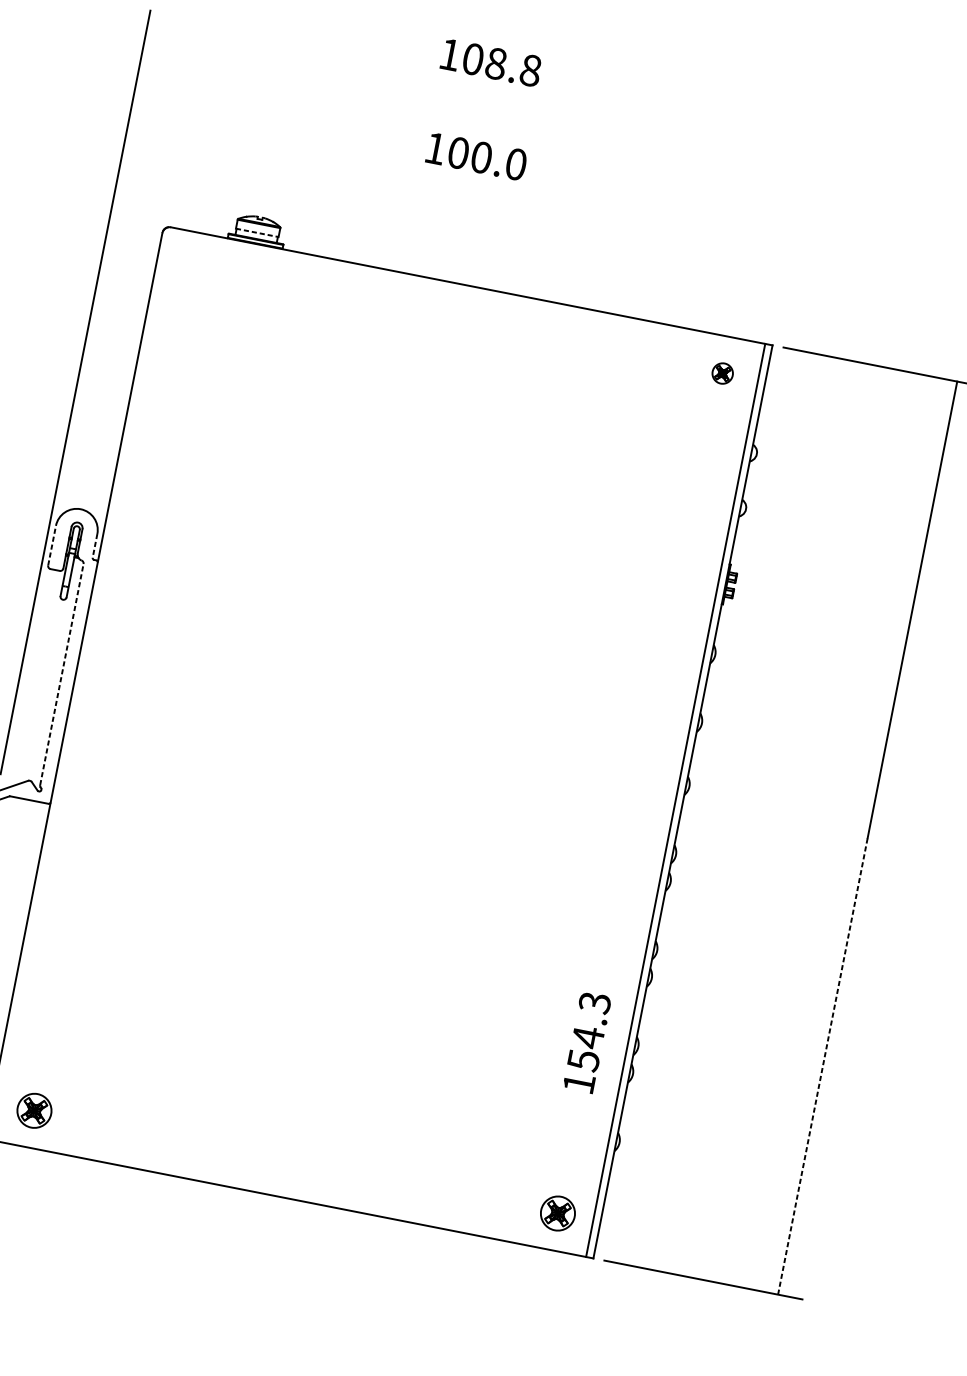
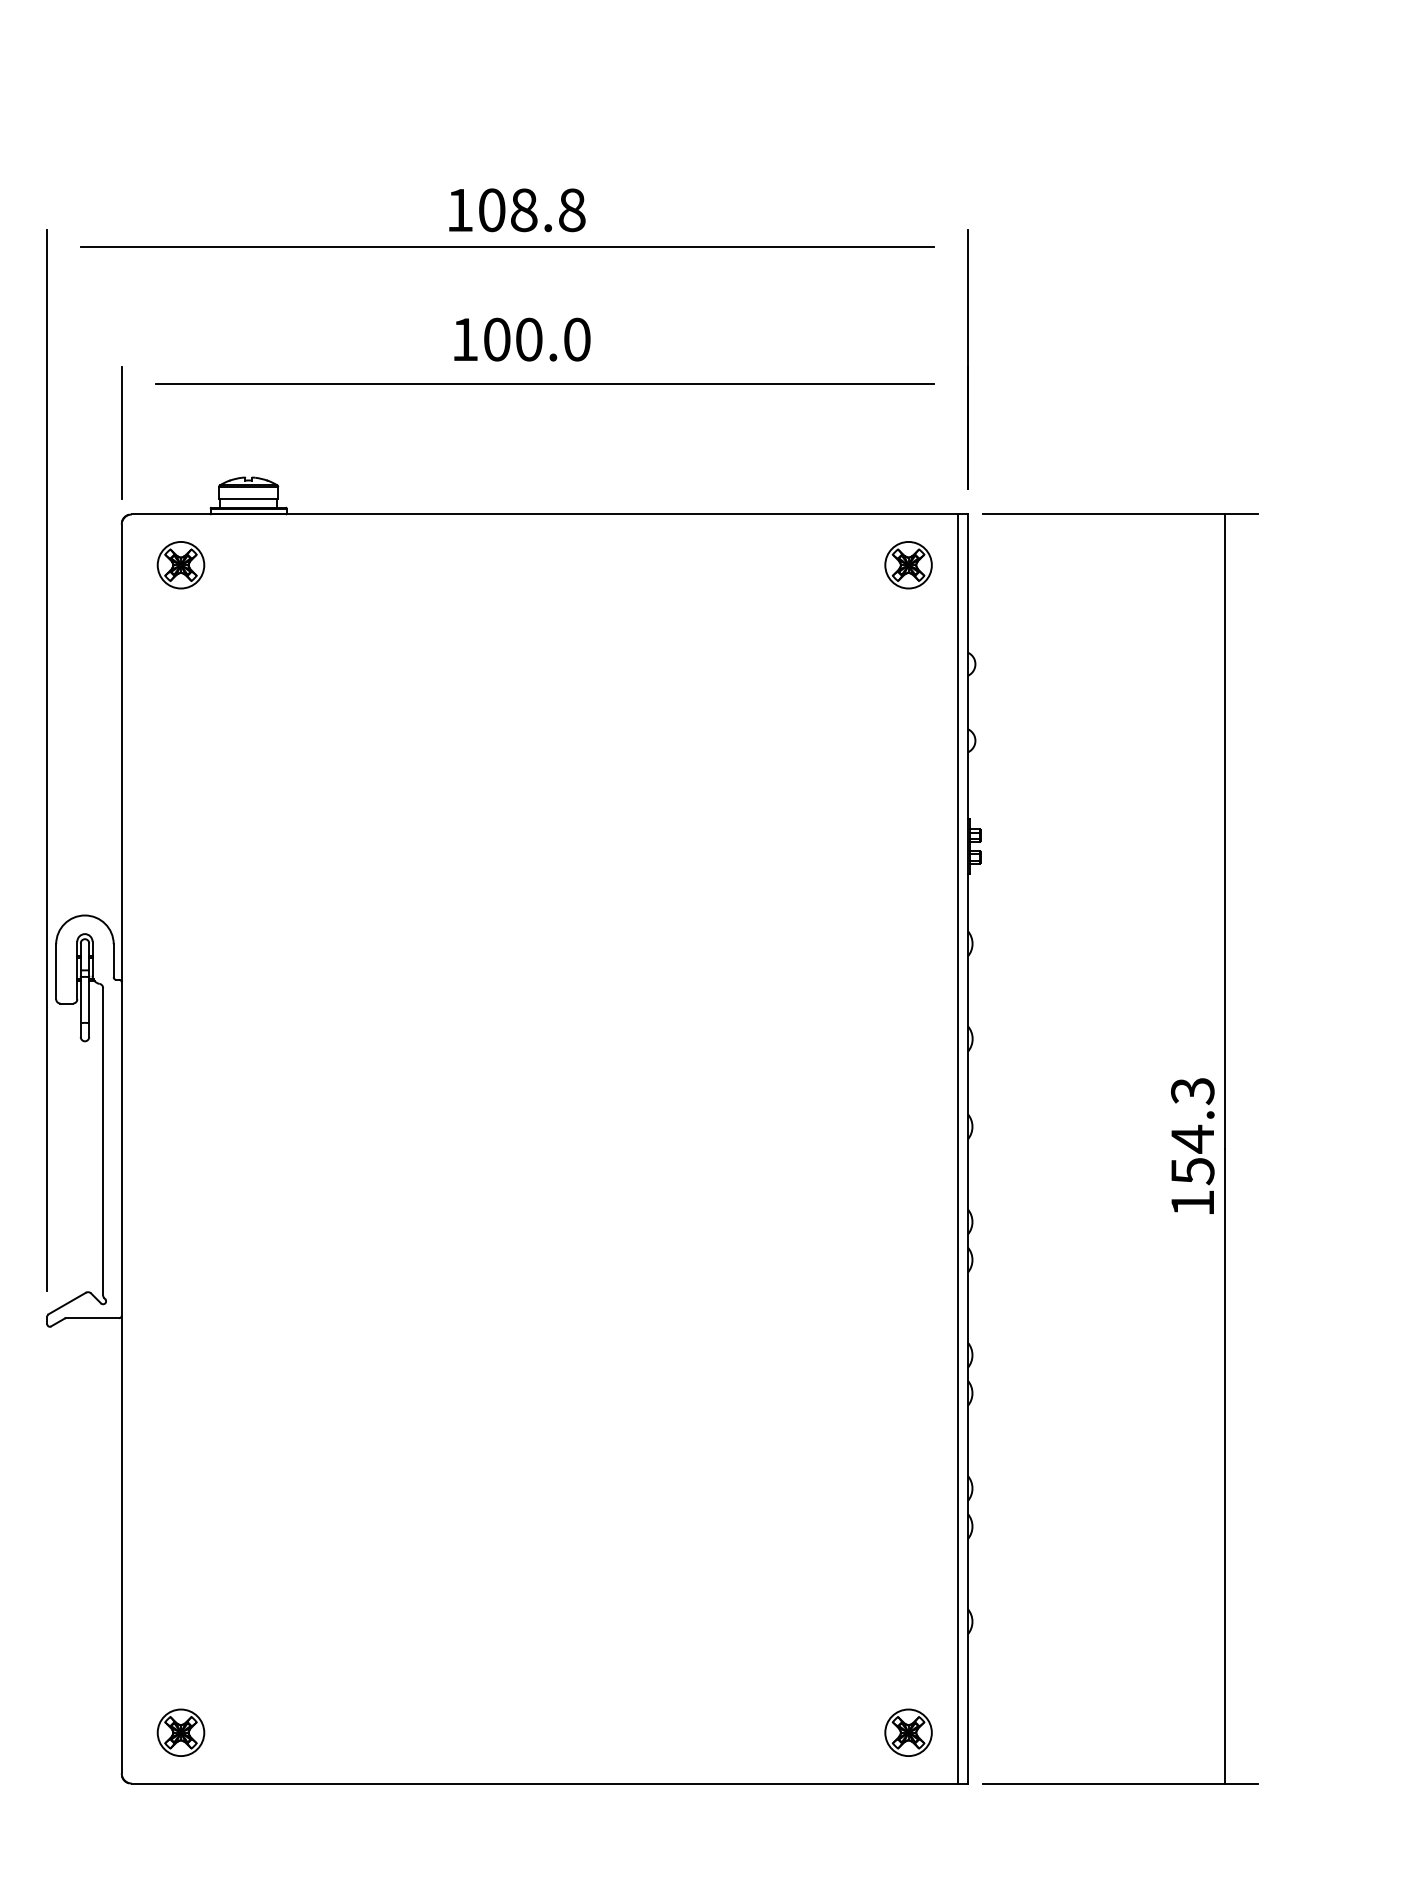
line: (479, 87) -> (507, 246), added
line: (175, 167) -> (121, 433), added
line: (486, 192) -> (544, 384), added
line: (257, 233) -> (248, 499), dashed -> solid
line: (794, 233) -> (967, 359), added
part: (198, 270) -> (180, 565), added
part: (722, 373) -> (908, 565), size x1.67
line: (52, 545) -> (56, 971), dashed -> solid
line: (94, 545) -> (113, 960), dashed -> solid
line: (62, 674) -> (103, 1141), dashed -> solid
text: (587, 1041) -> (1192, 1145), moved
line: (822, 1065) -> (1224, 1465), dashed -> solid

